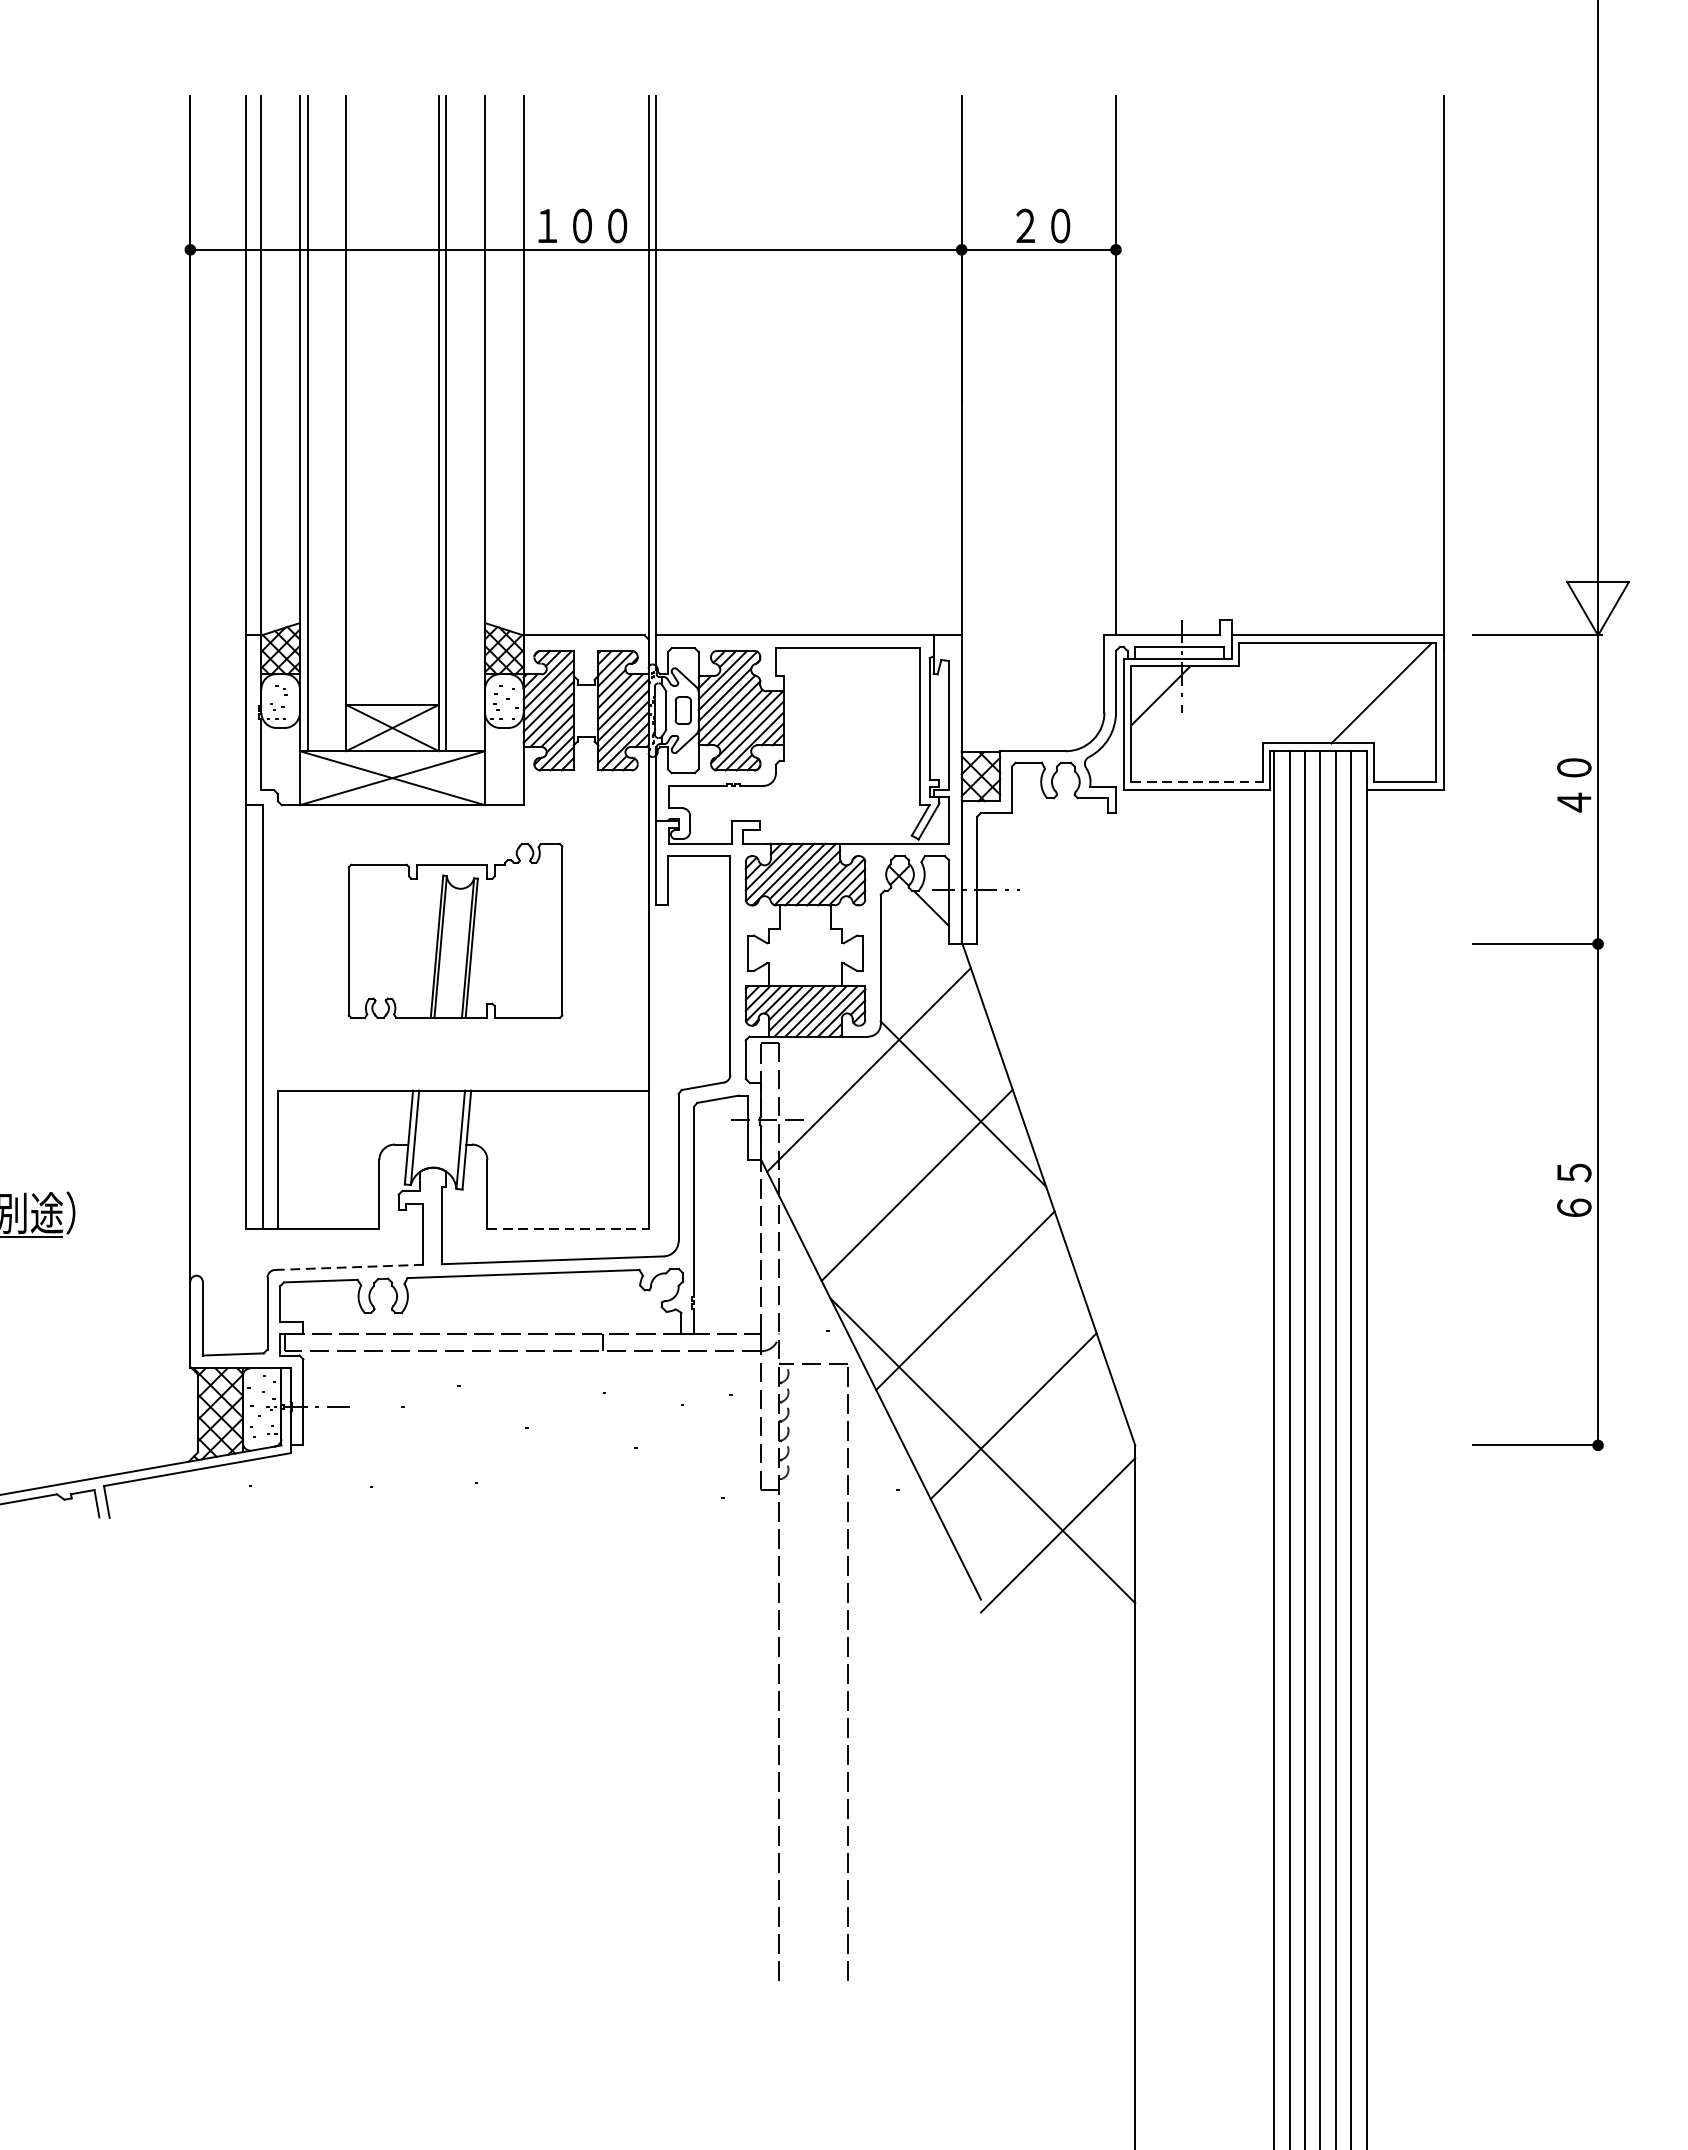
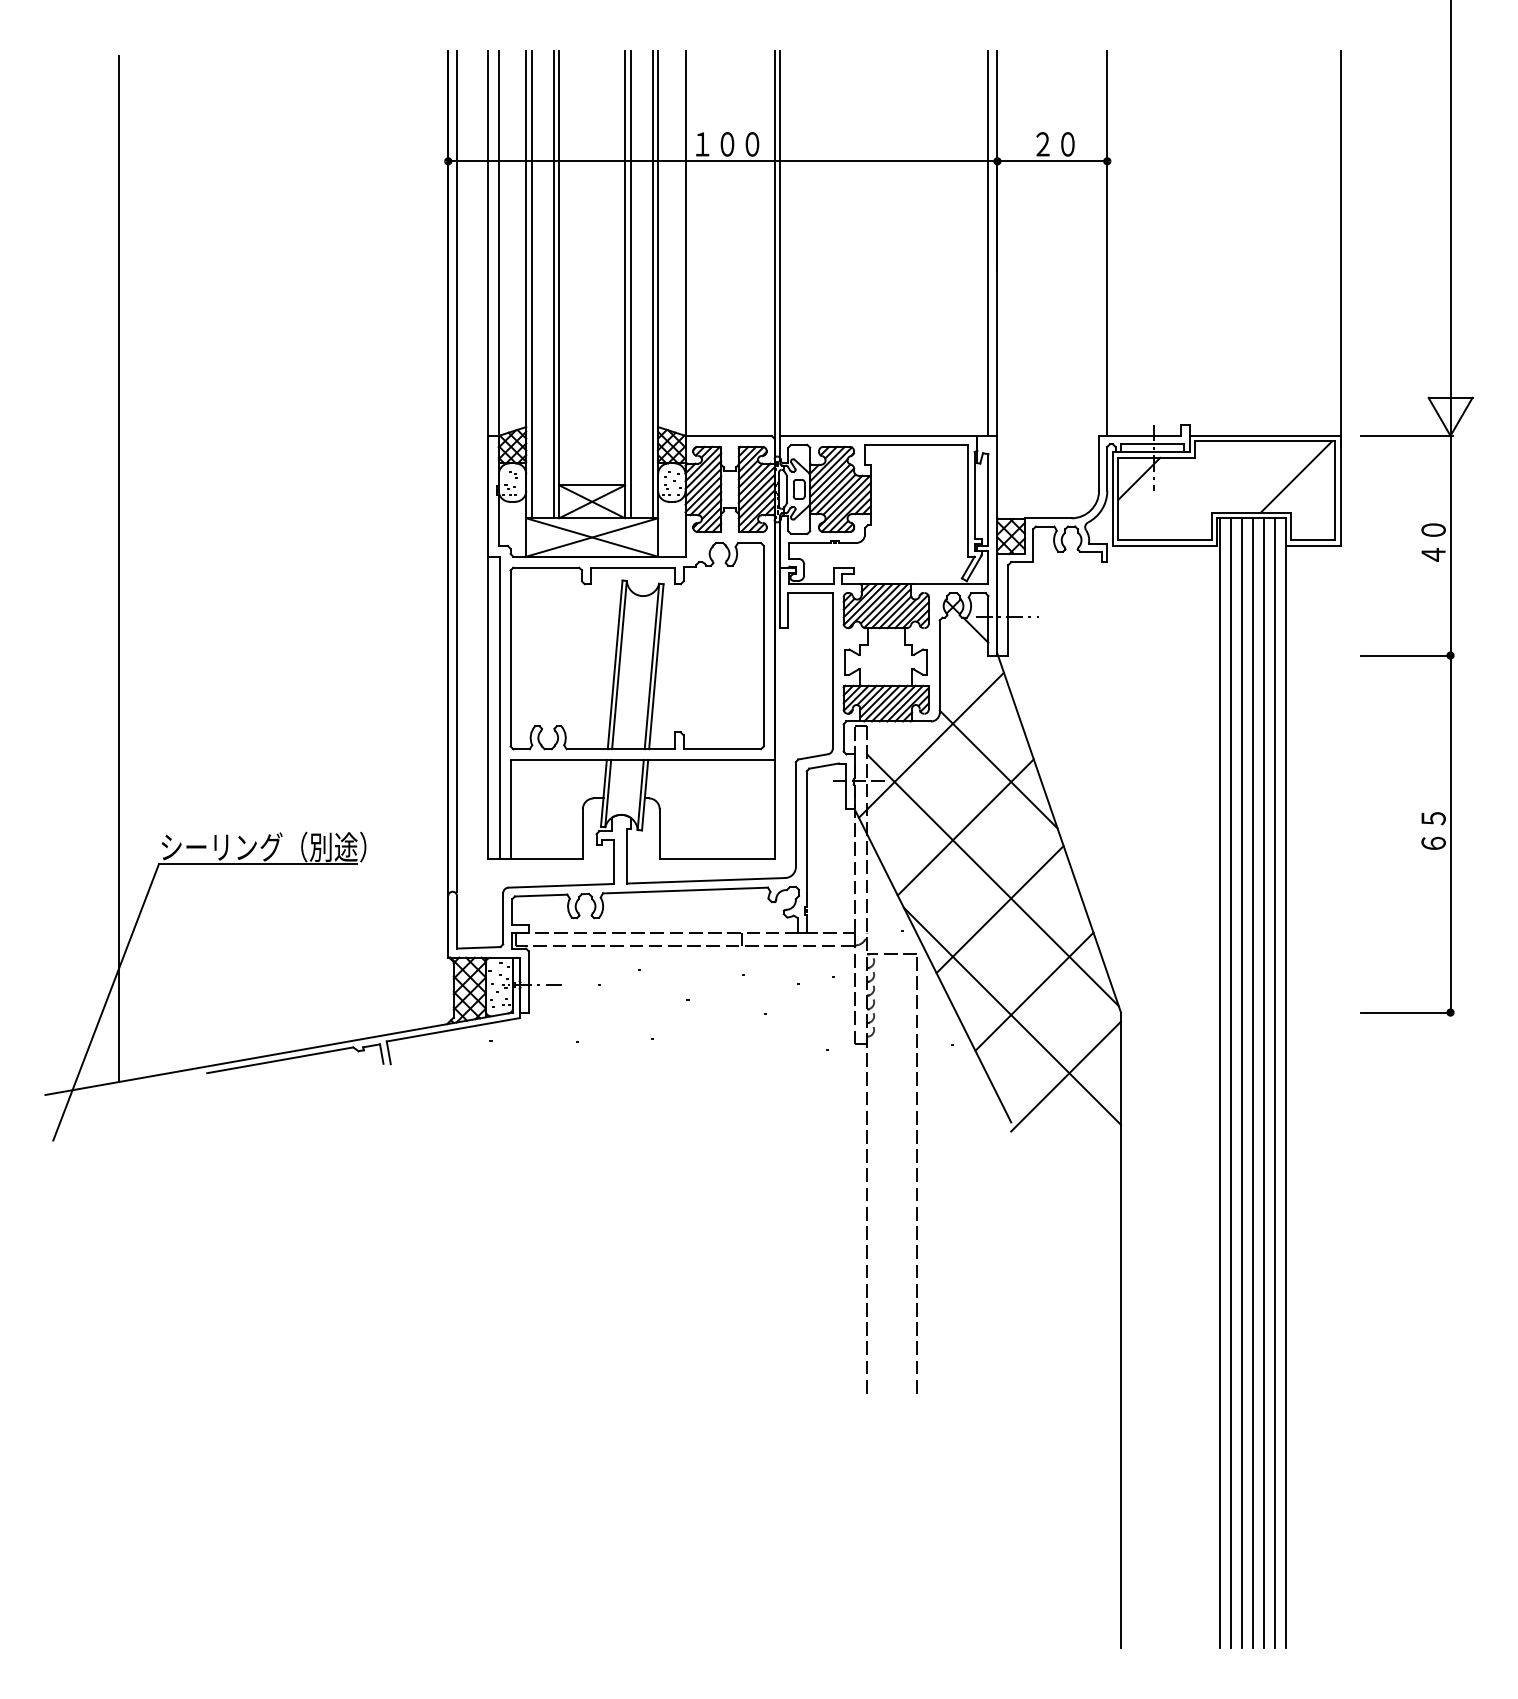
line: (949, 365) -> (988, 243), added
line: (338, 422) -> (553, 284), added
line: (477, 422) -> (652, 284), added
line: (203, 685) -> (457, 471), added
line: (1196, 782) -> (1164, 540), dashed -> solid
part: (454, 931) -> (636, 646), size x1.67
line: (568, 1229) -> (717, 858), dashed -> solid
line: (954, 1259) -> (992, 880), added
line: (349, 1266) -> (561, 885), dashed -> solid

